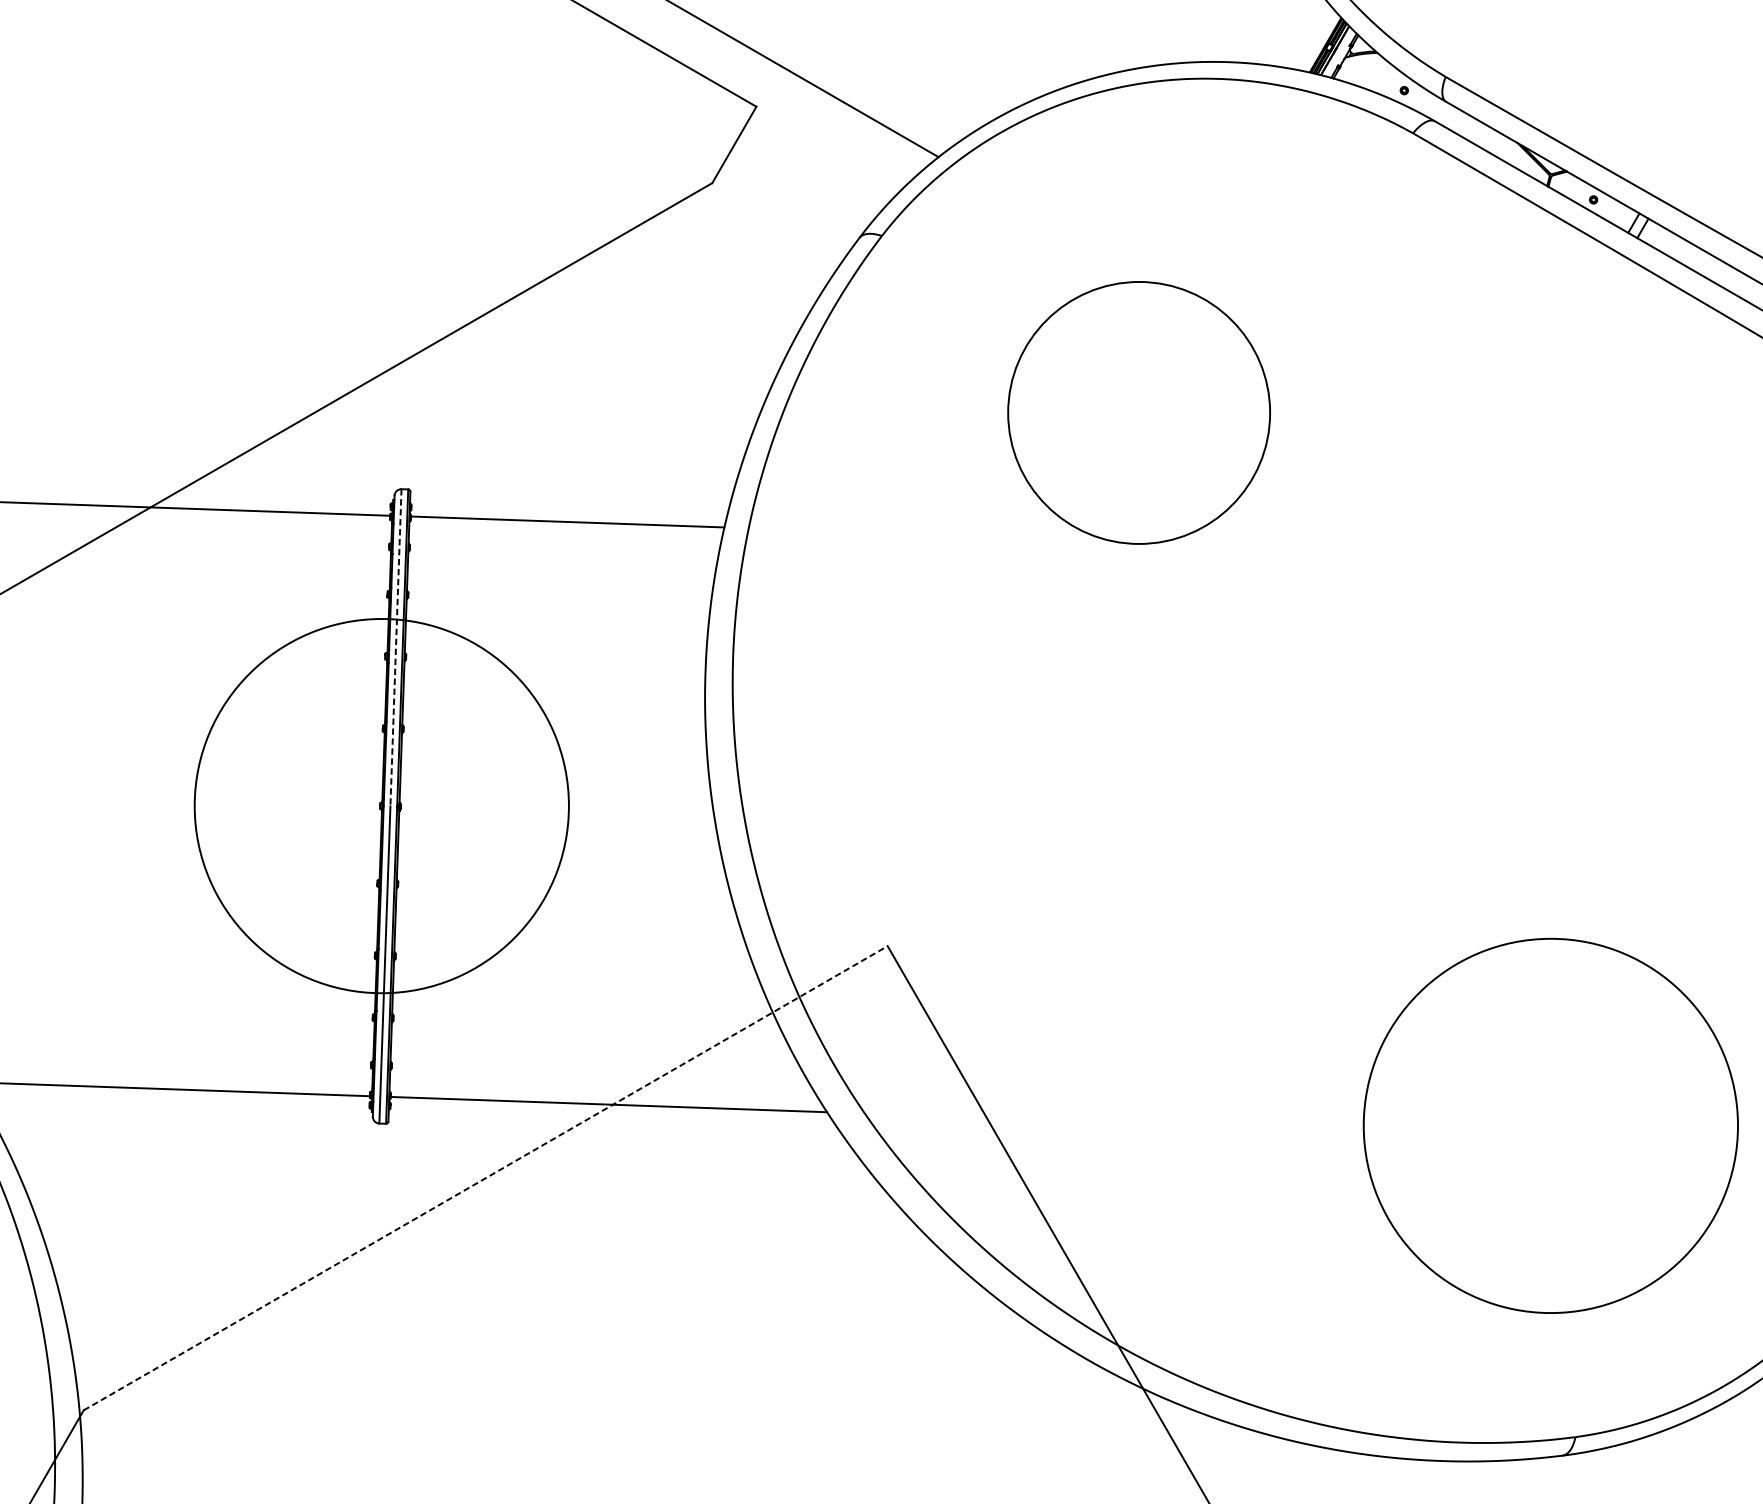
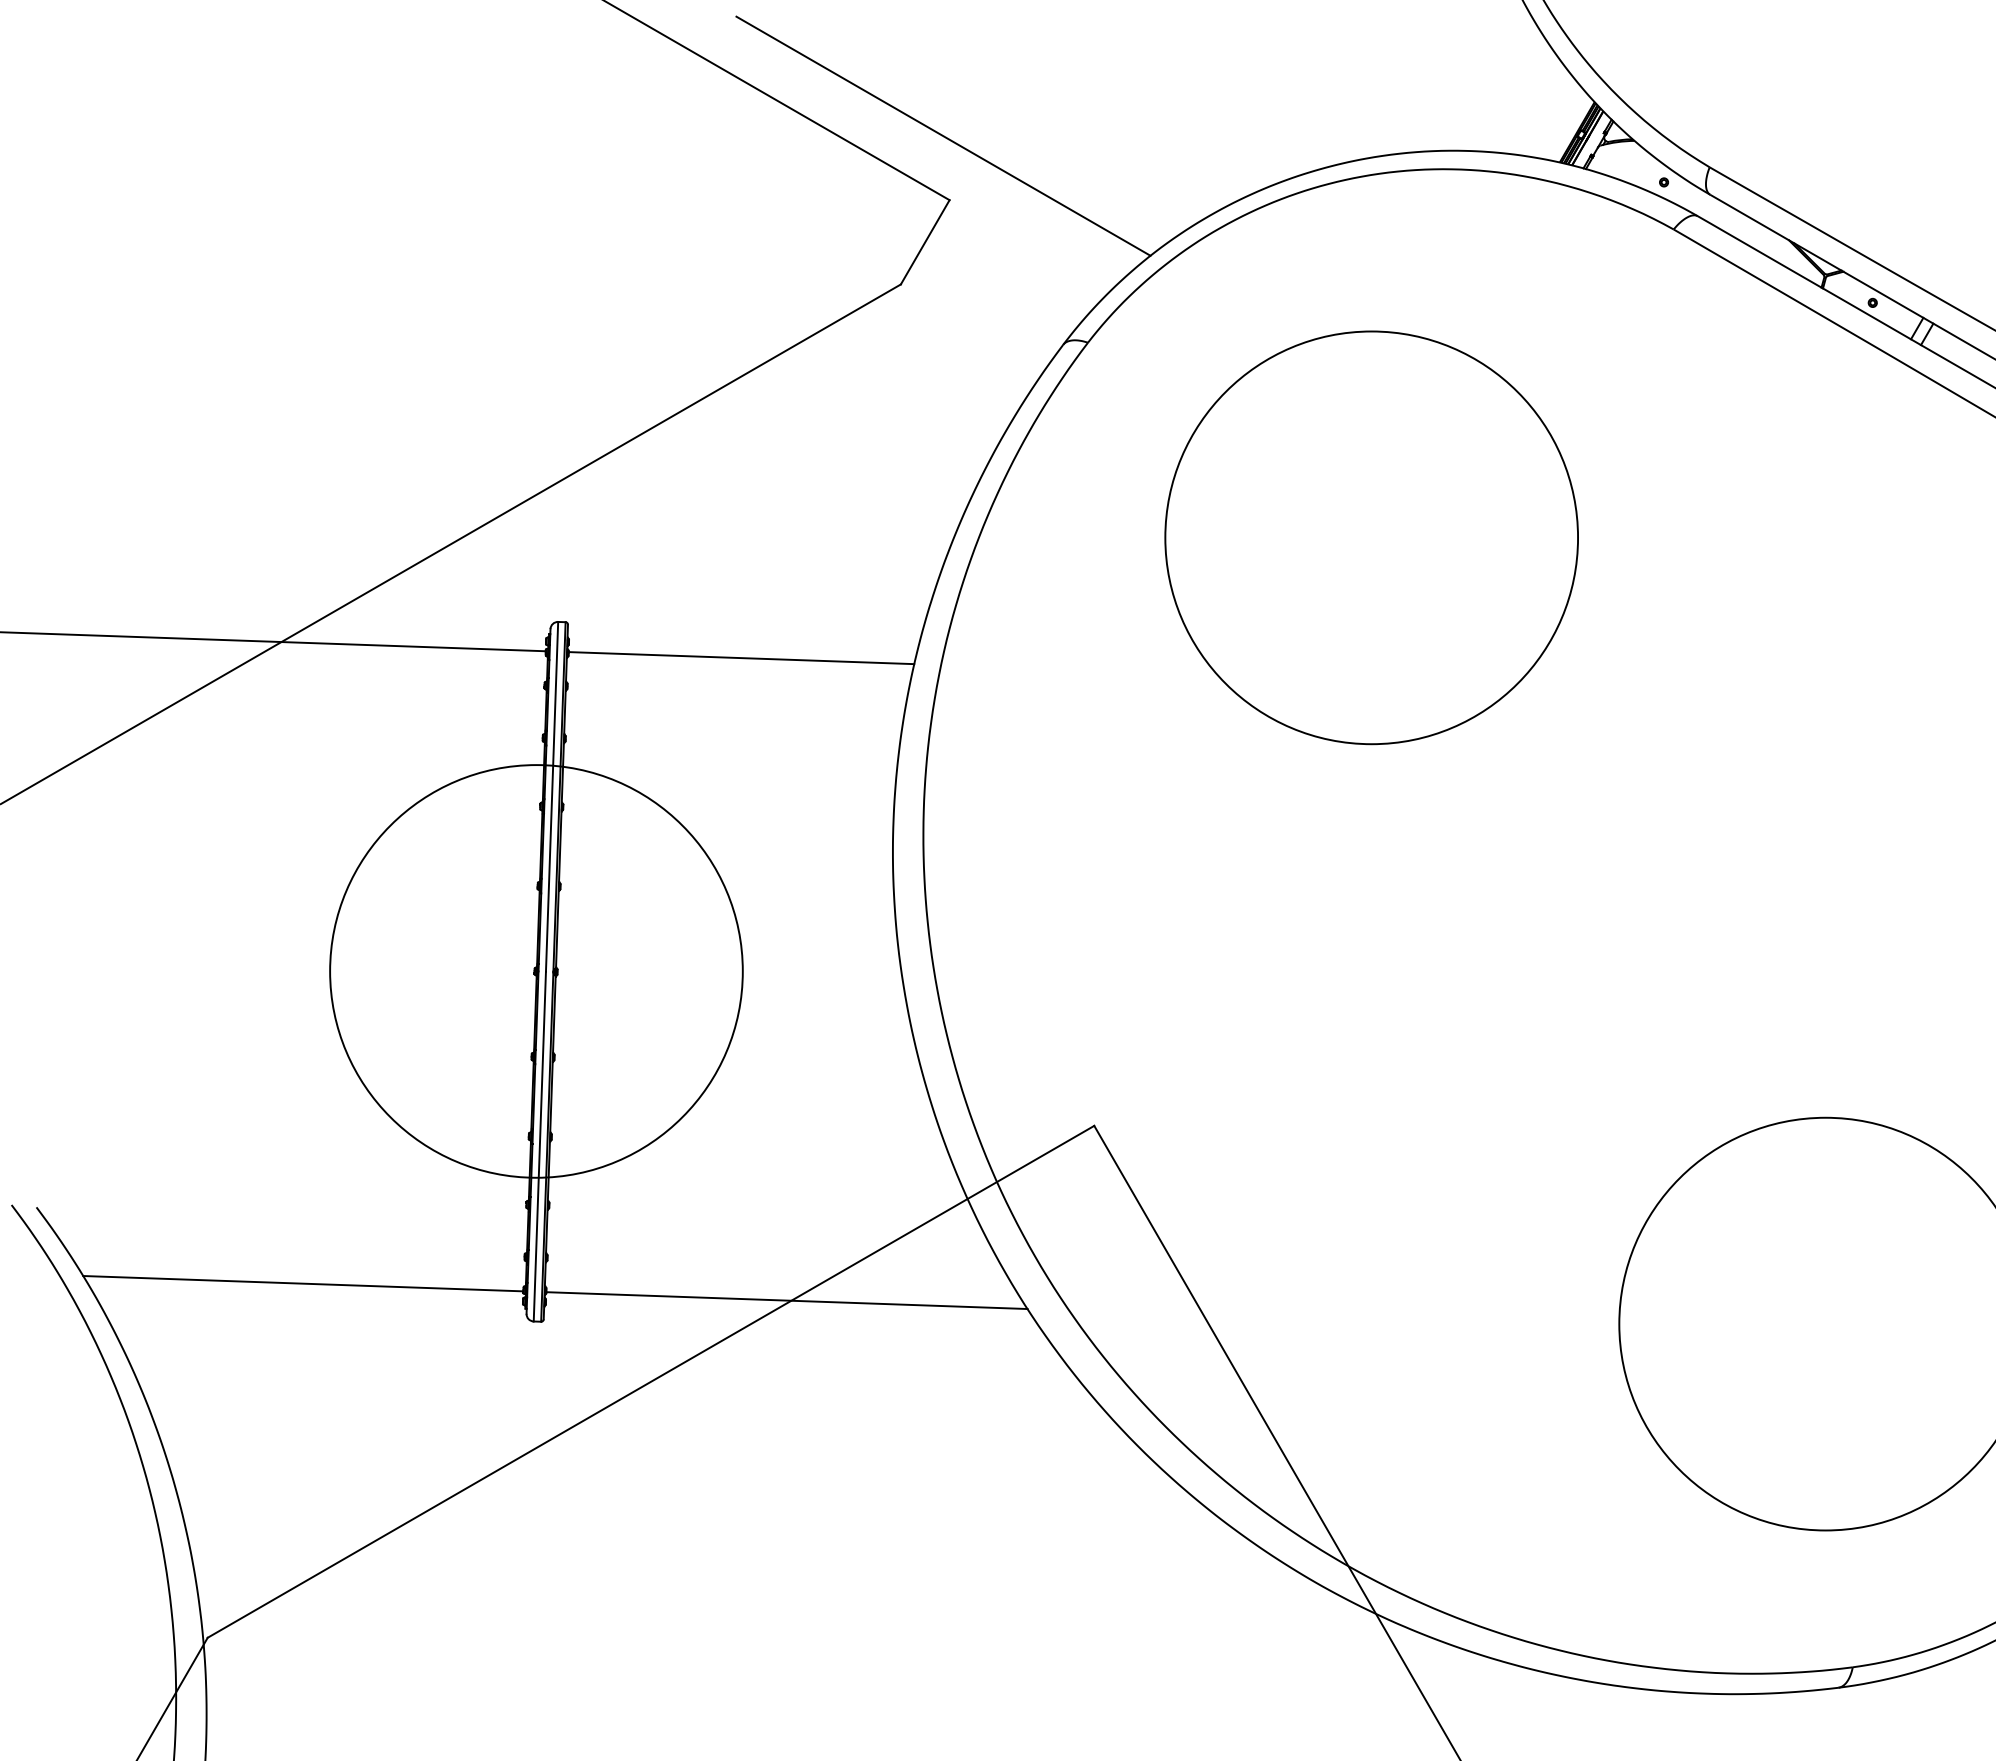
circle: (1139, 412) -> (1371, 537), size x1.43
line: (396, 648) -> (552, 797), dashed -> solid
line: (485, 1177) -> (650, 1381), dashed -> solid

